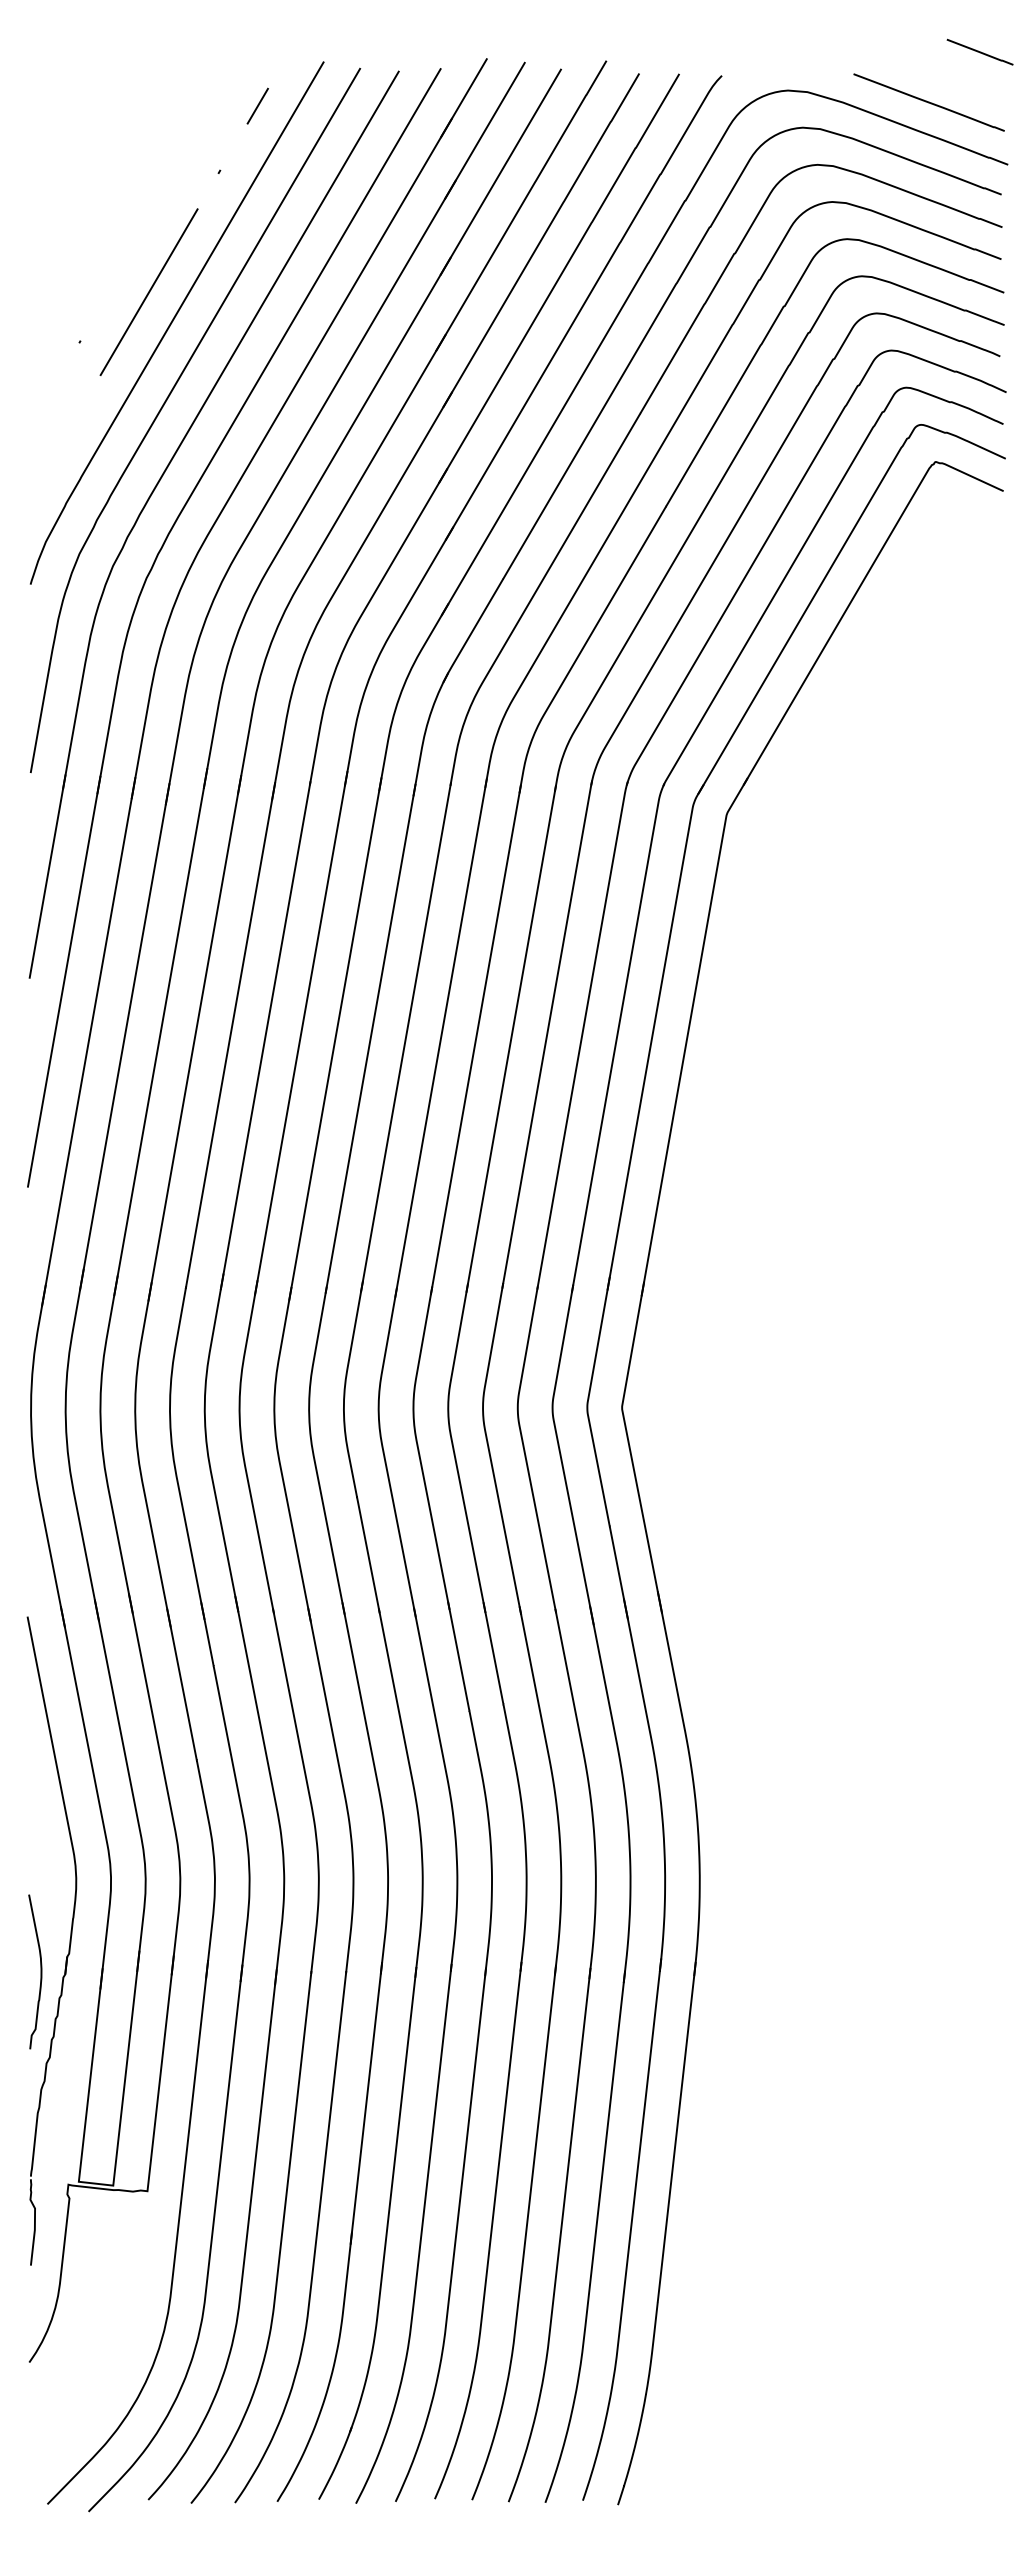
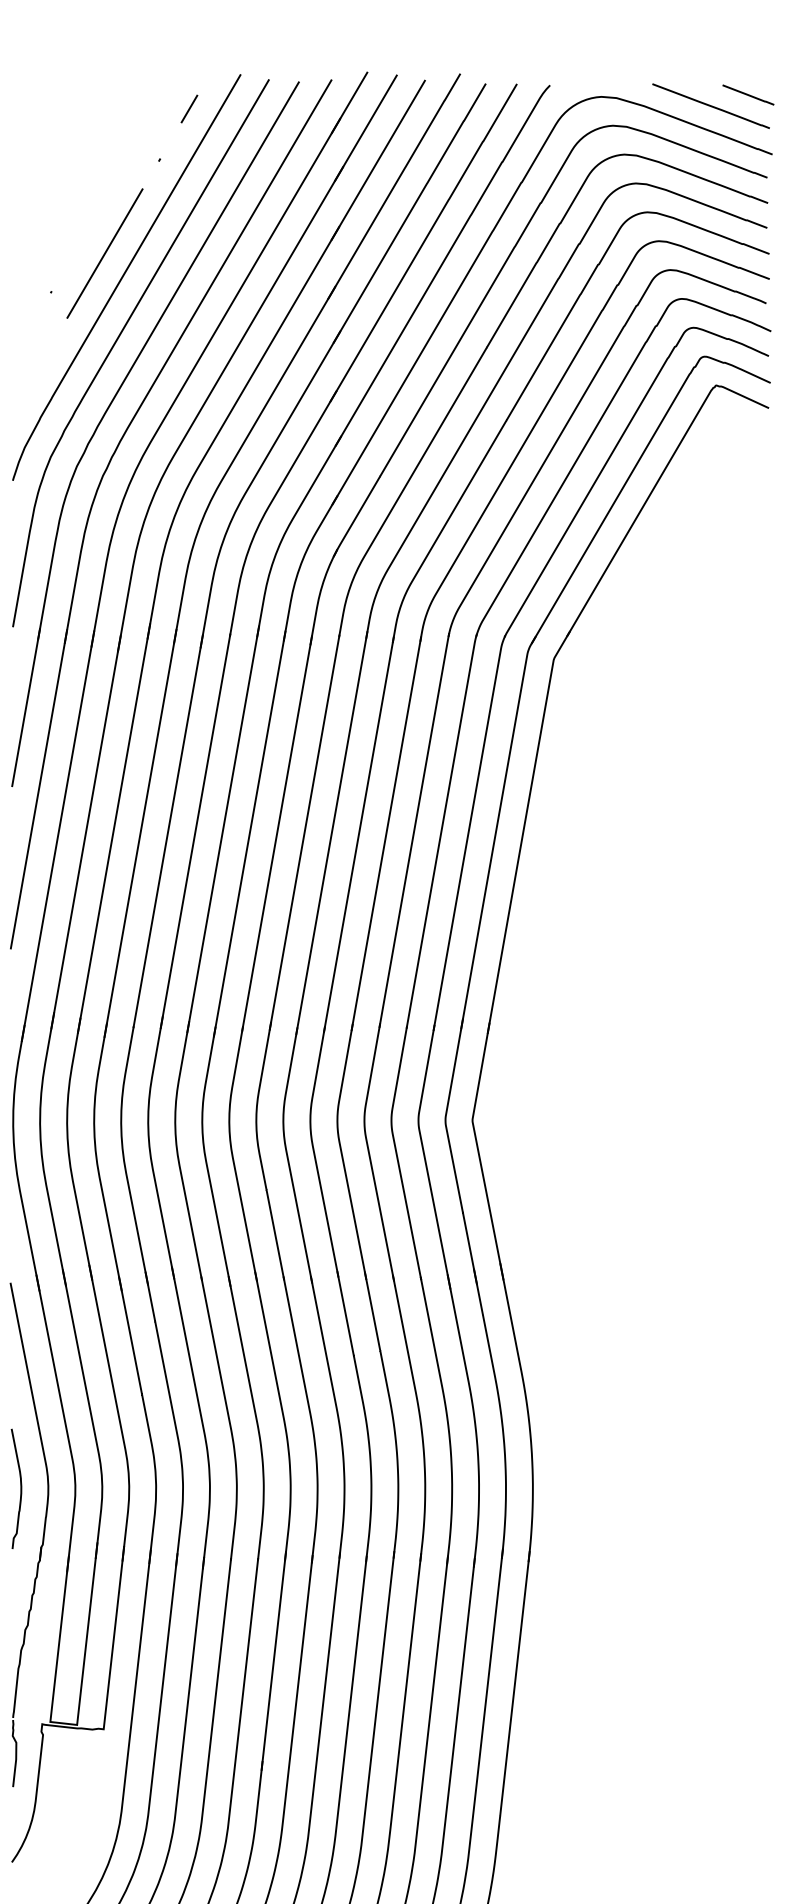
line: (979, 51) -> (747, 94), moved
curve: (40, 1971) -> (20, 1488), moved

